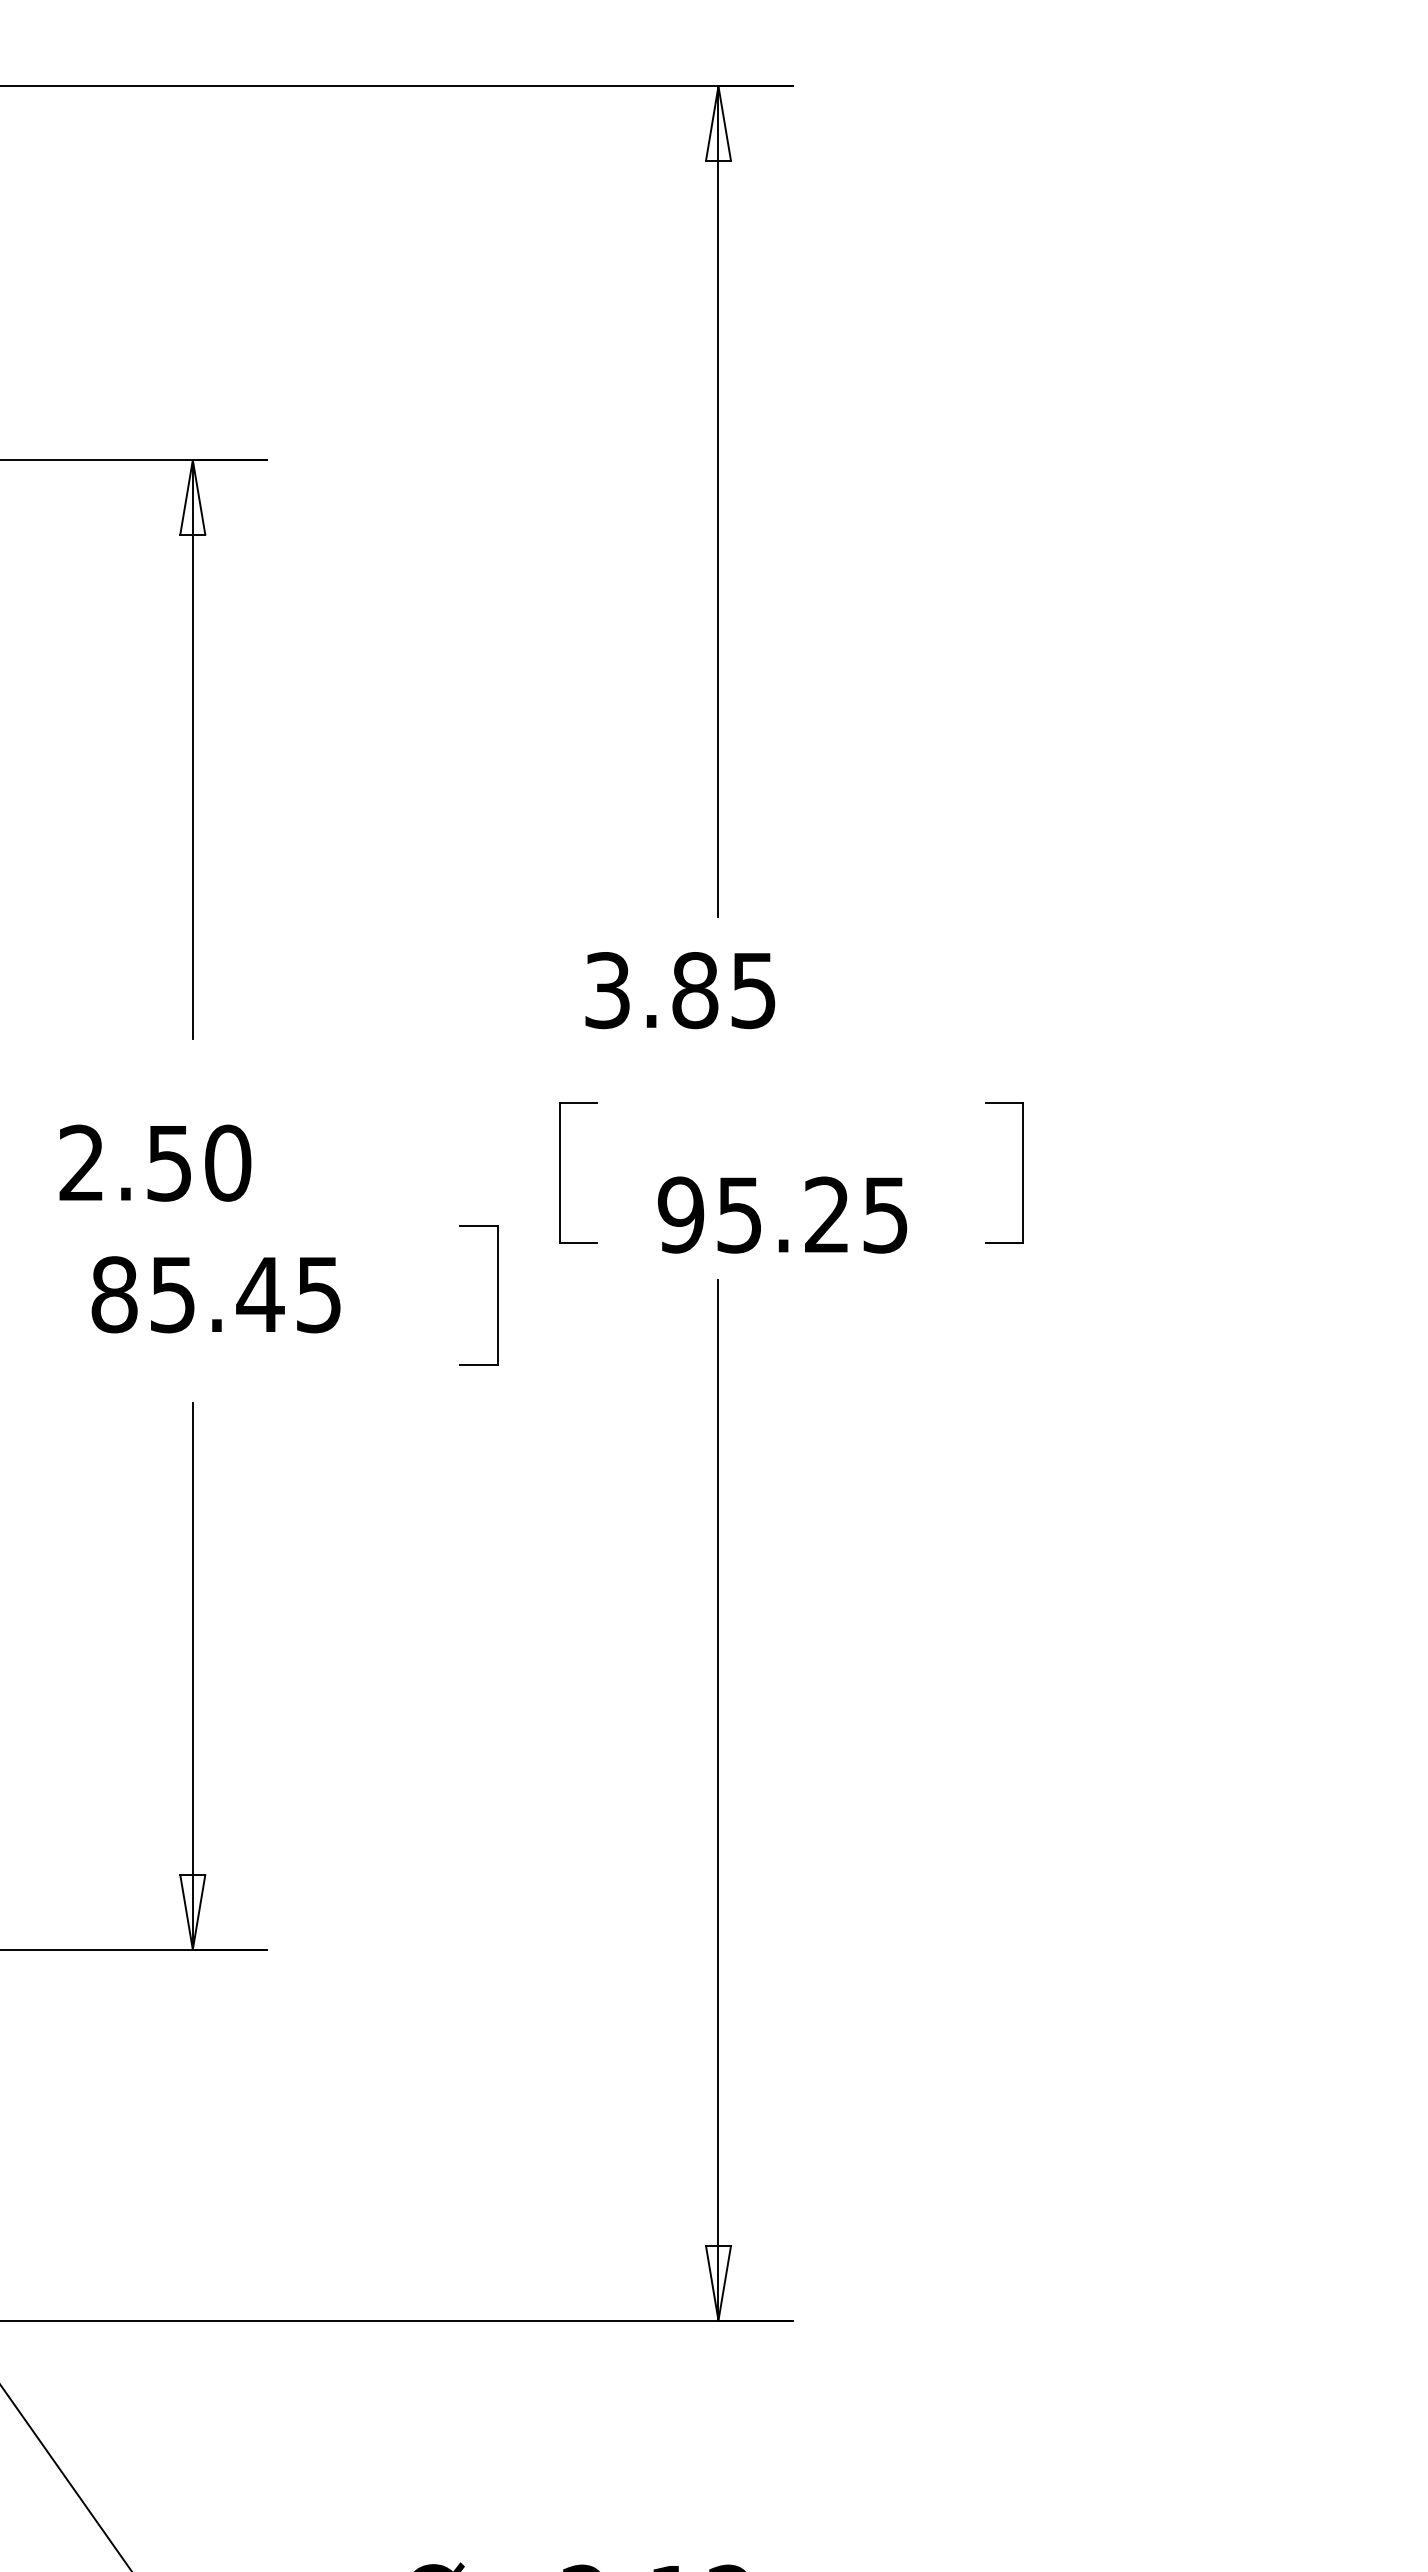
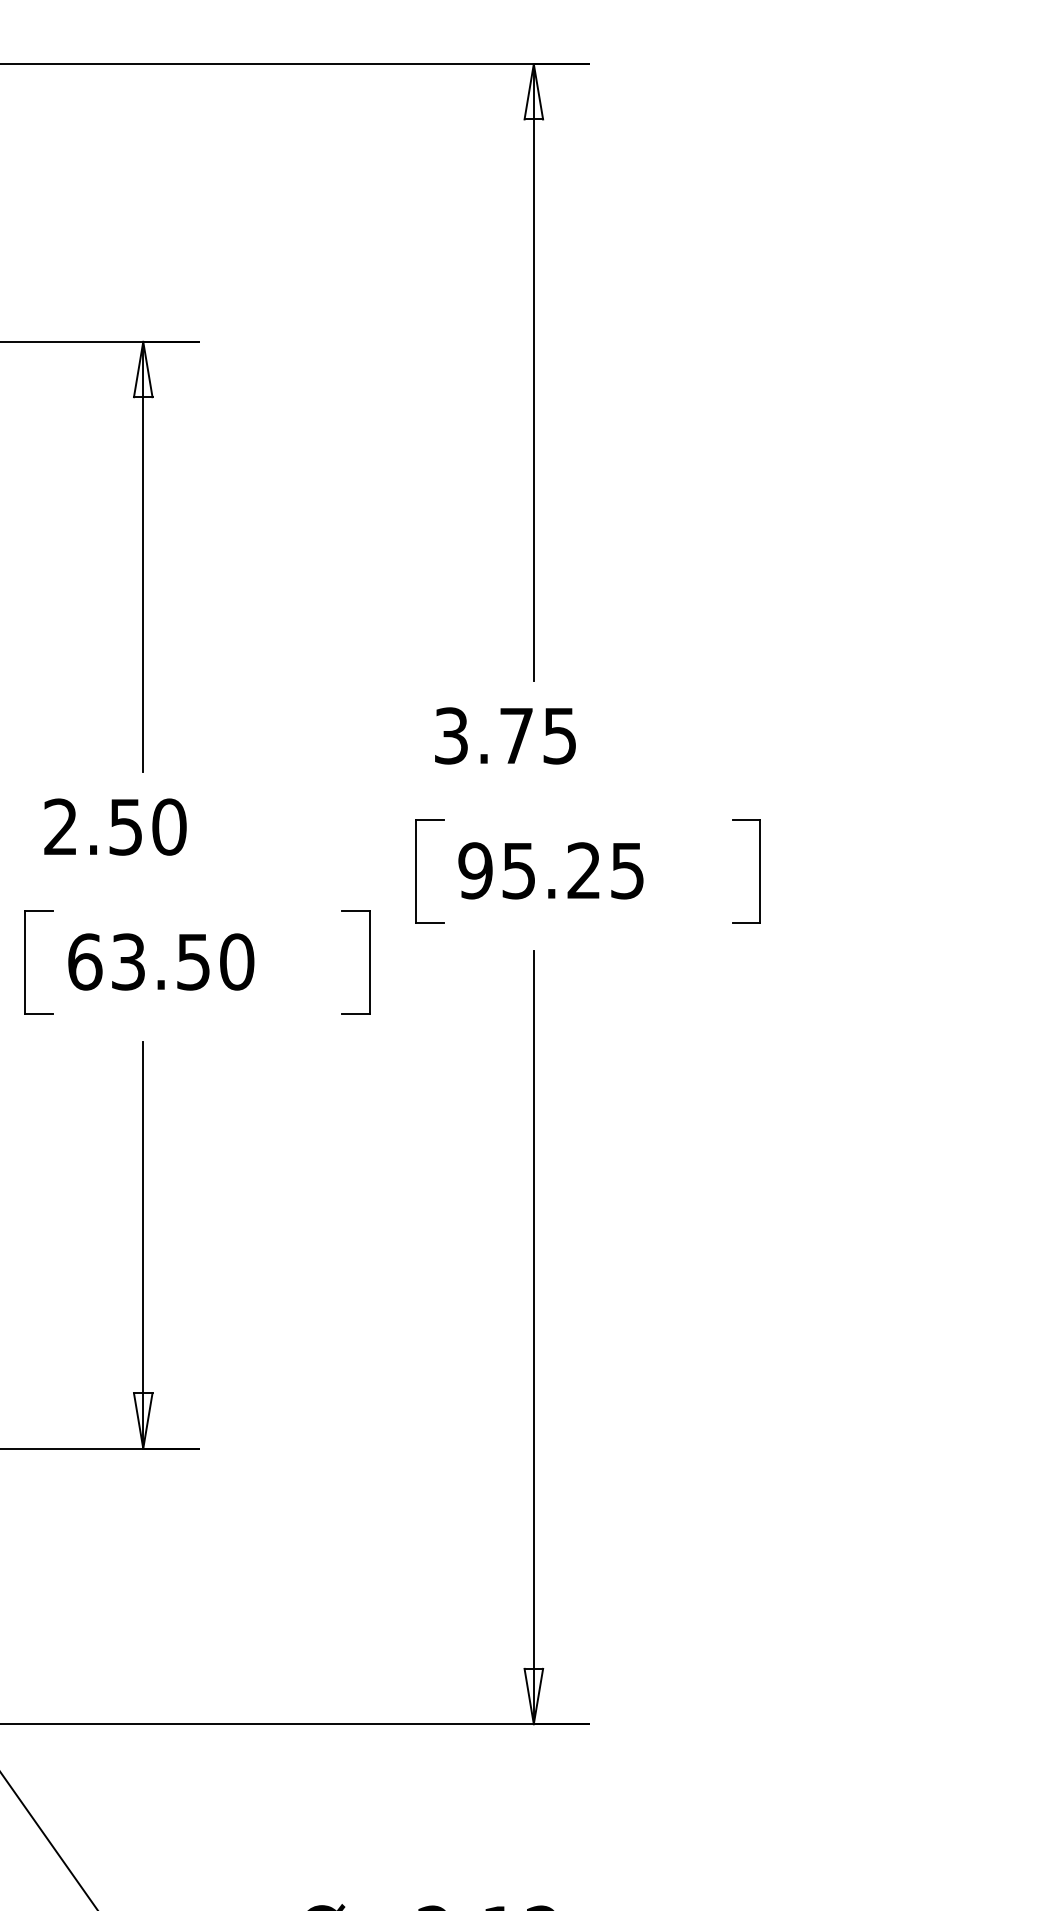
text: (695, 990) -> (516, 735), 3.85 -> 3.75
text: (155, 1162) -> (115, 826), moved
text: (782, 1214) -> (550, 870), moved
text: (216, 1294) -> (160, 961), 85.45 -> 63.50
part: (34, 1295) -> (25, 962), added

